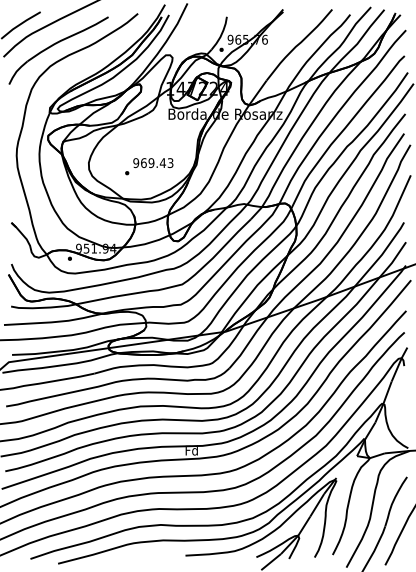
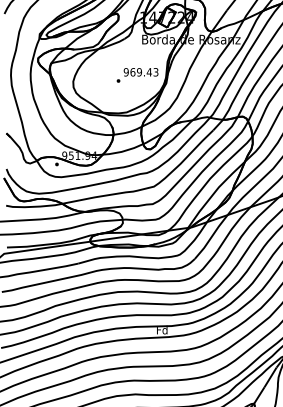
text: (149, 166) -> (137, 75), moved

